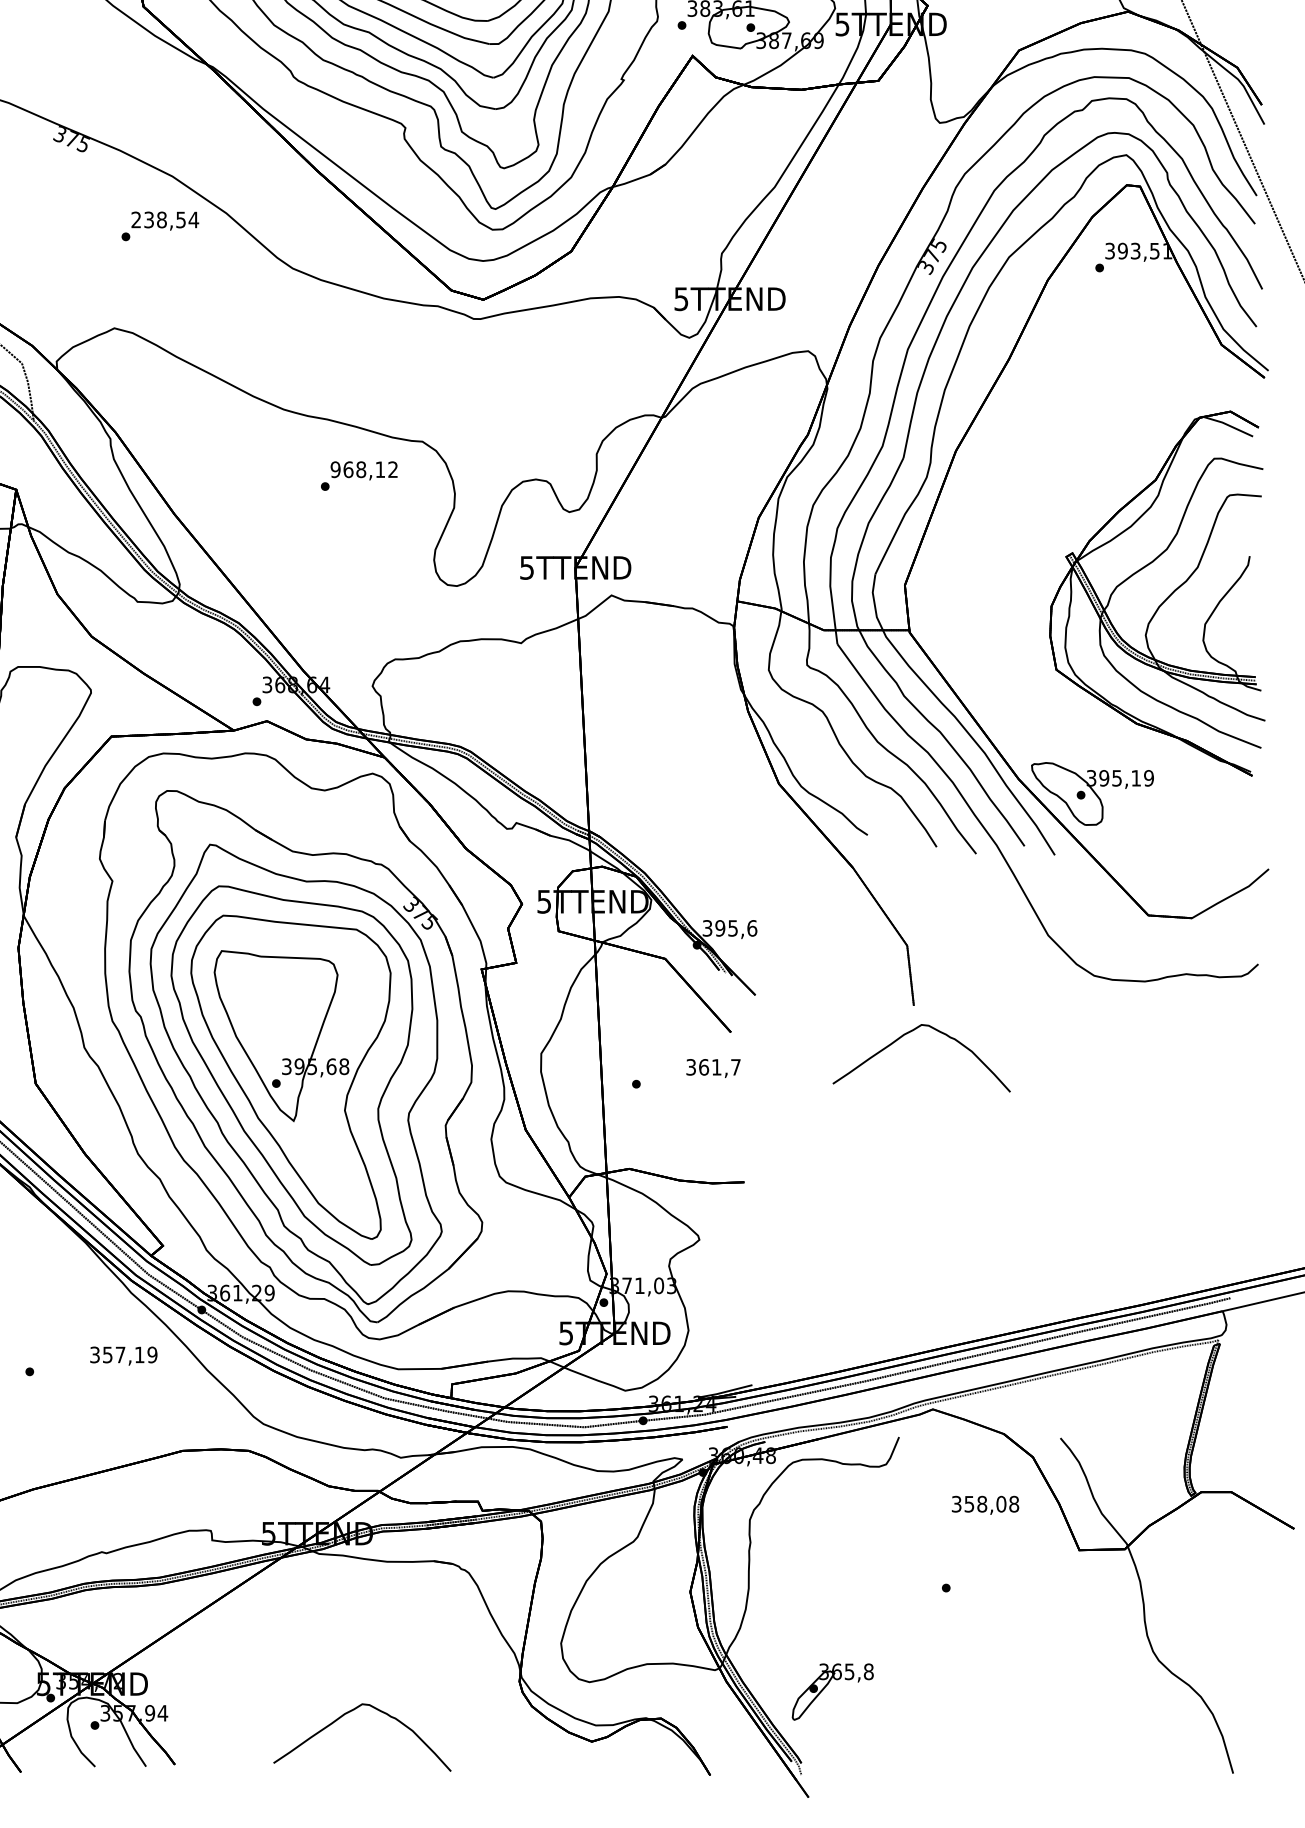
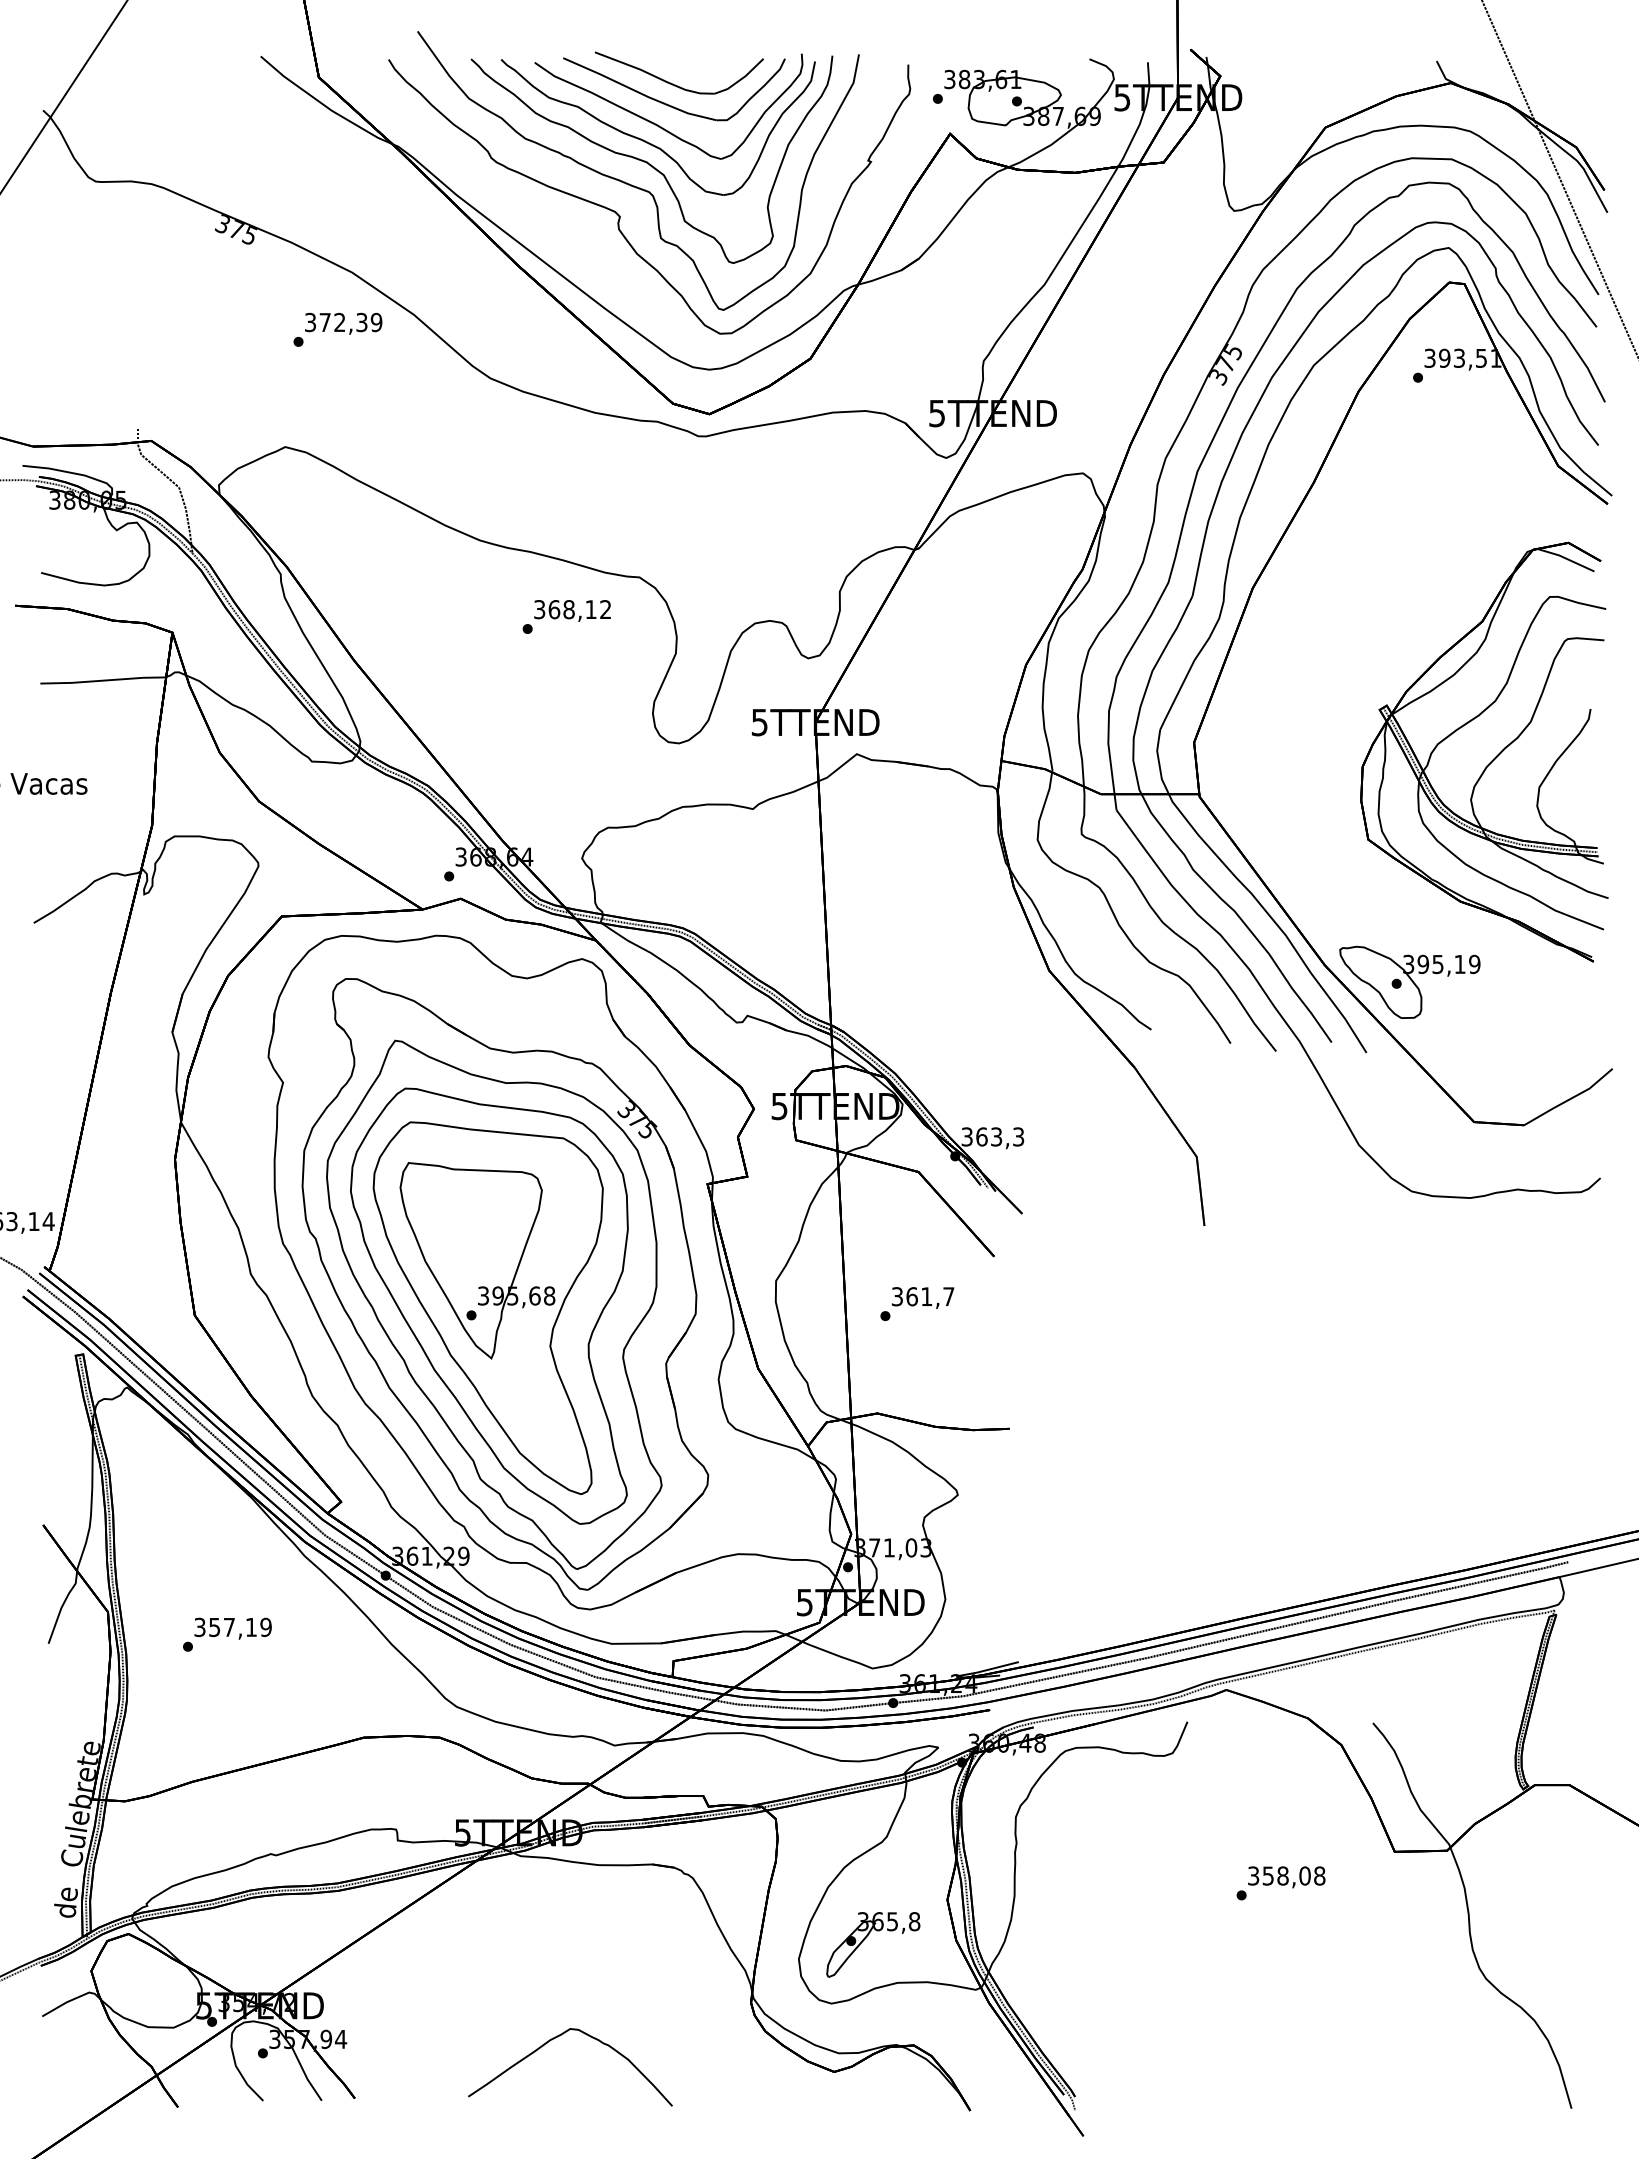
text: (165, 219) -> (343, 322), 238,54 -> 372,39
text: (335, 469) -> (539, 609), 968,12 -> 368,12
text: (736, 927) -> (1000, 1136), 395,6 -> 363,3
curve: (909, 1033) -> (1199, 1257), removed
text: (713, 1068) -> (923, 1297), moved
text: (123, 1355) -> (232, 1628), moved
text: (985, 1505) -> (1286, 1877), moved
part: (826, 1686) -> (866, 1938), moved

